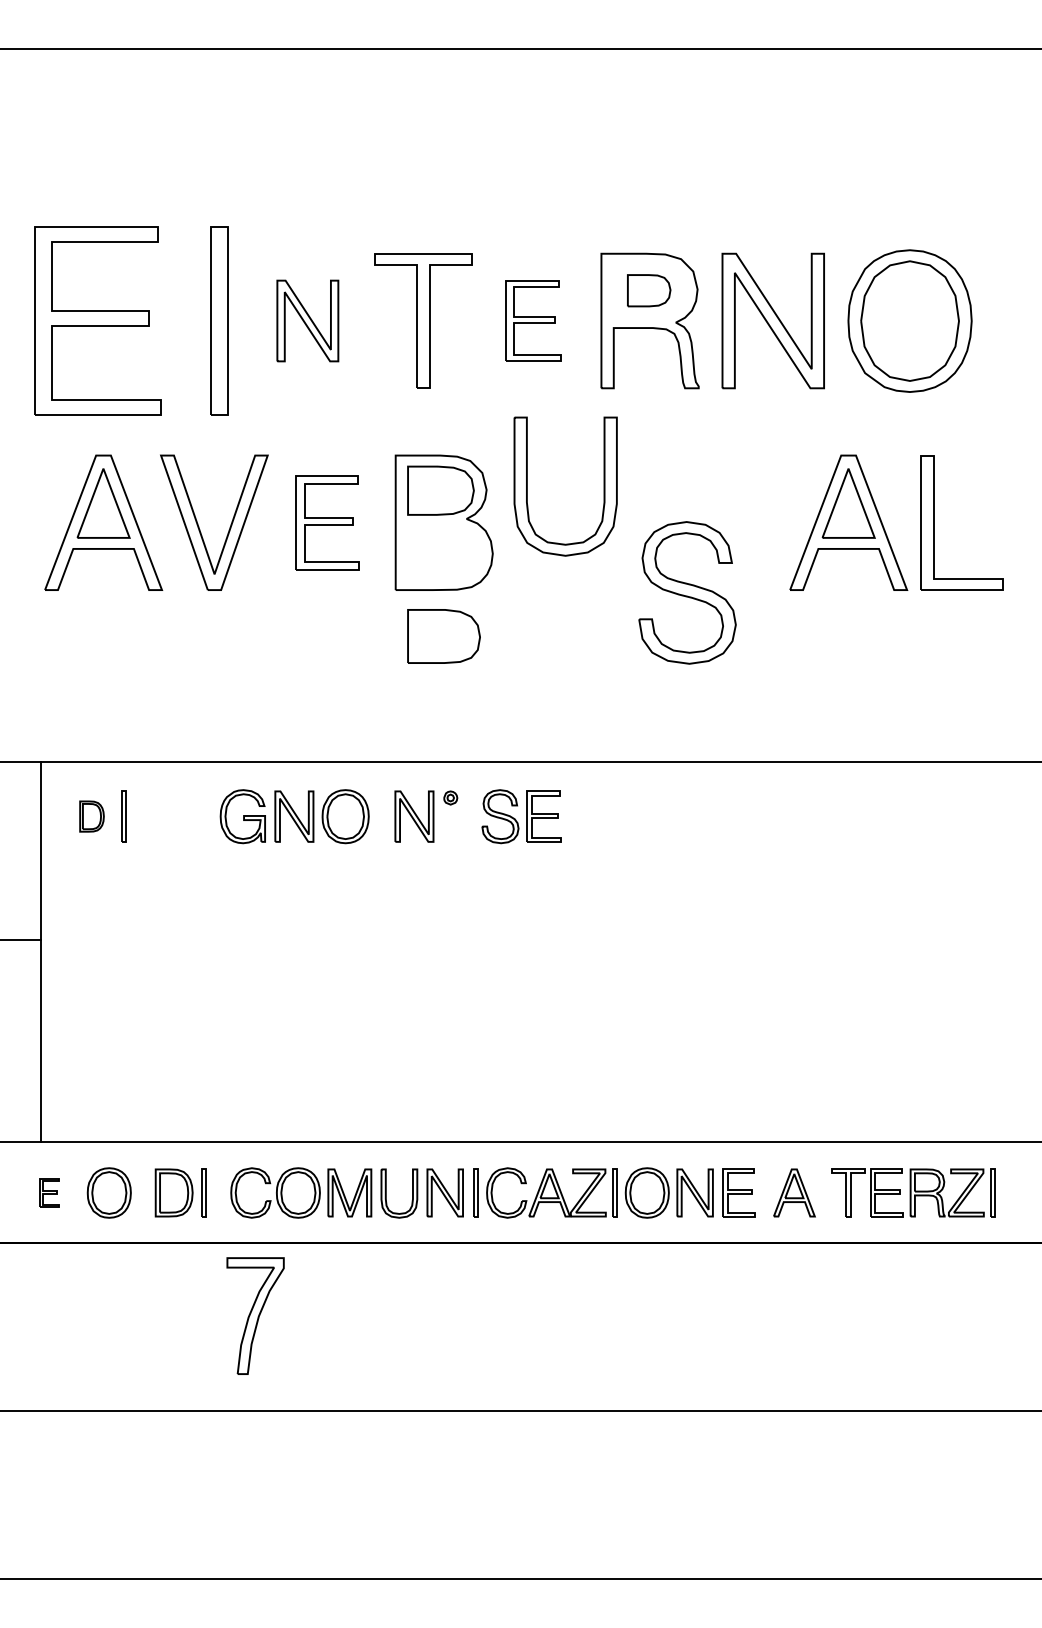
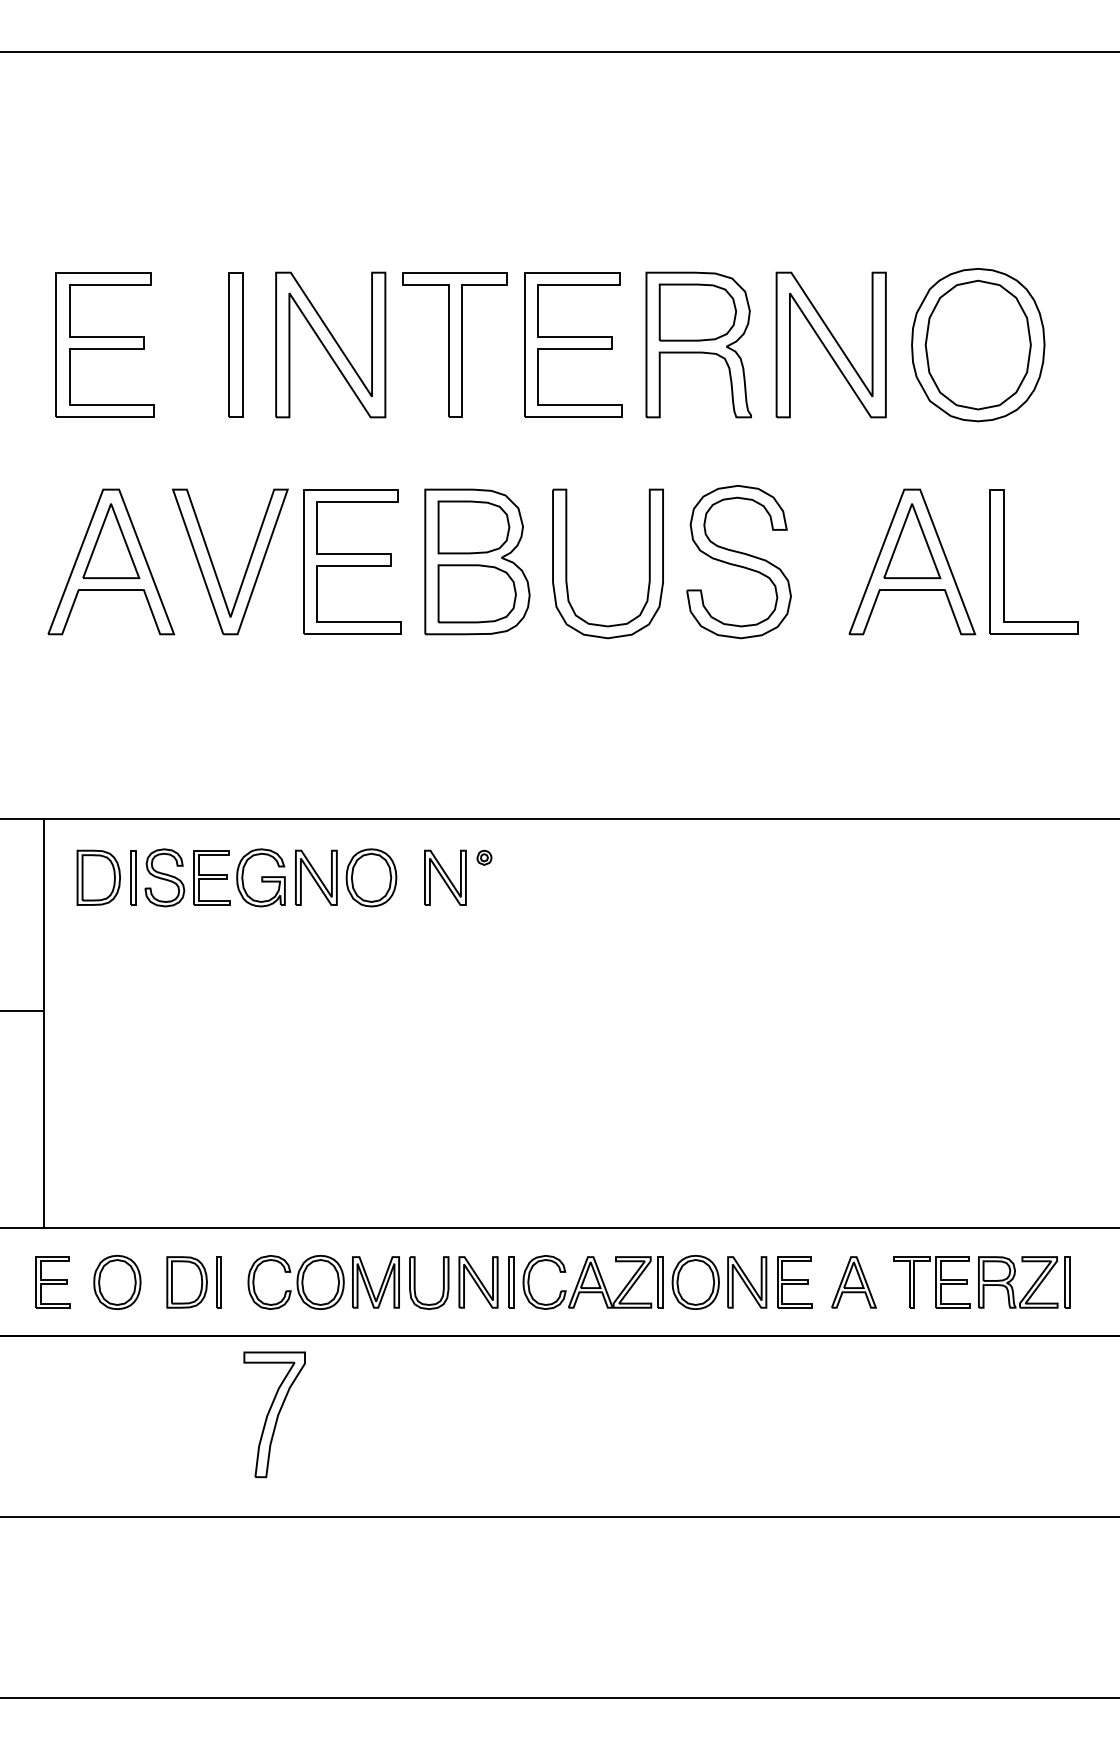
part: (648, 290) -> (697, 312), size x1.67
part: (97, 320) -> (104, 344), size x0.71
part: (219, 320) -> (235, 344), size x0.71
part: (307, 320) -> (330, 344), size x1.67
part: (533, 320) -> (573, 344), size x1.67
part: (527, 486) -> (566, 563), moved
part: (327, 522) -> (351, 561), size x1.43
part: (687, 592) -> (739, 561), moved
part: (443, 636) -> (476, 593), moved
part: (91, 816) -> (98, 877), size x1.67
part: (521, 816) -> (187, 877), moved
part: (49, 1192) -> (53, 1281), size x1.67

